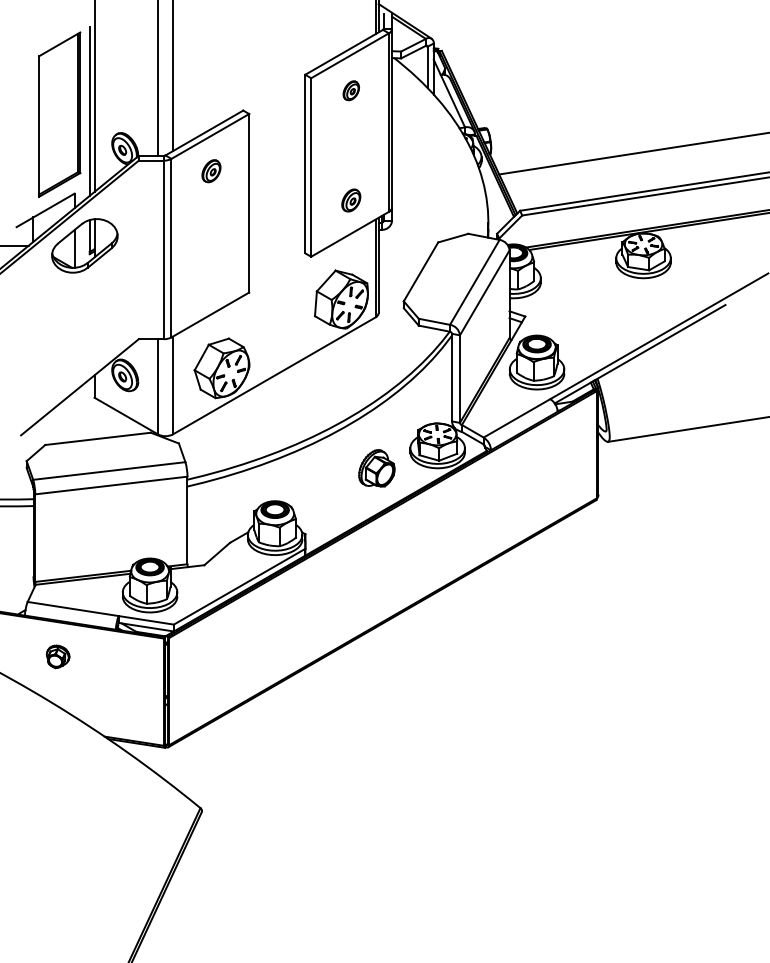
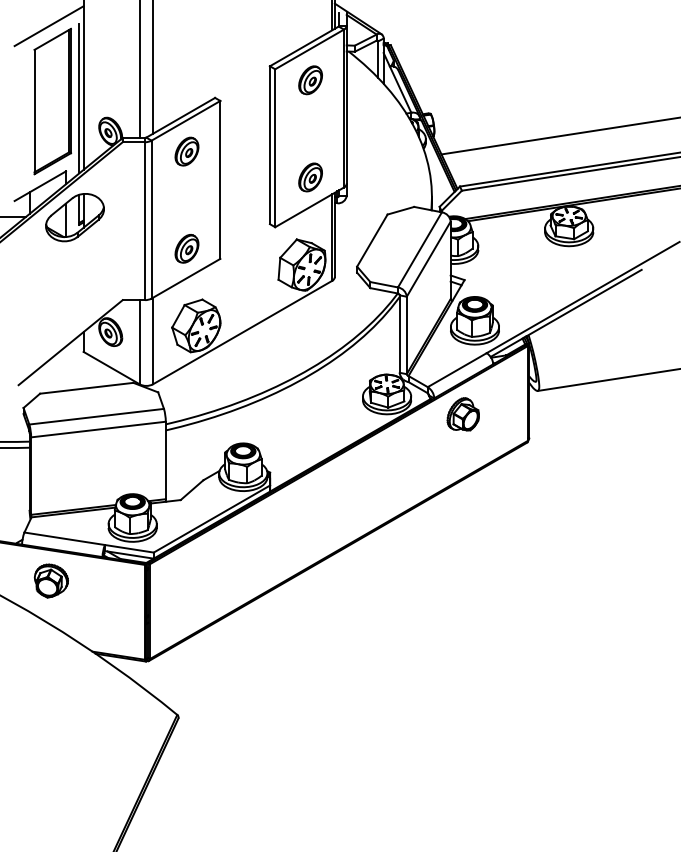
line: (55, 28) -> (49, 25), added
part: (351, 90) -> (310, 80), size x1.67
part: (211, 170) -> (187, 150), size x1.43
part: (351, 200) -> (310, 177), size x1.43
part: (211, 280) -> (187, 248), added
part: (376, 468) -> (463, 414), moved
part: (57, 656) -> (50, 580), size x1.67

